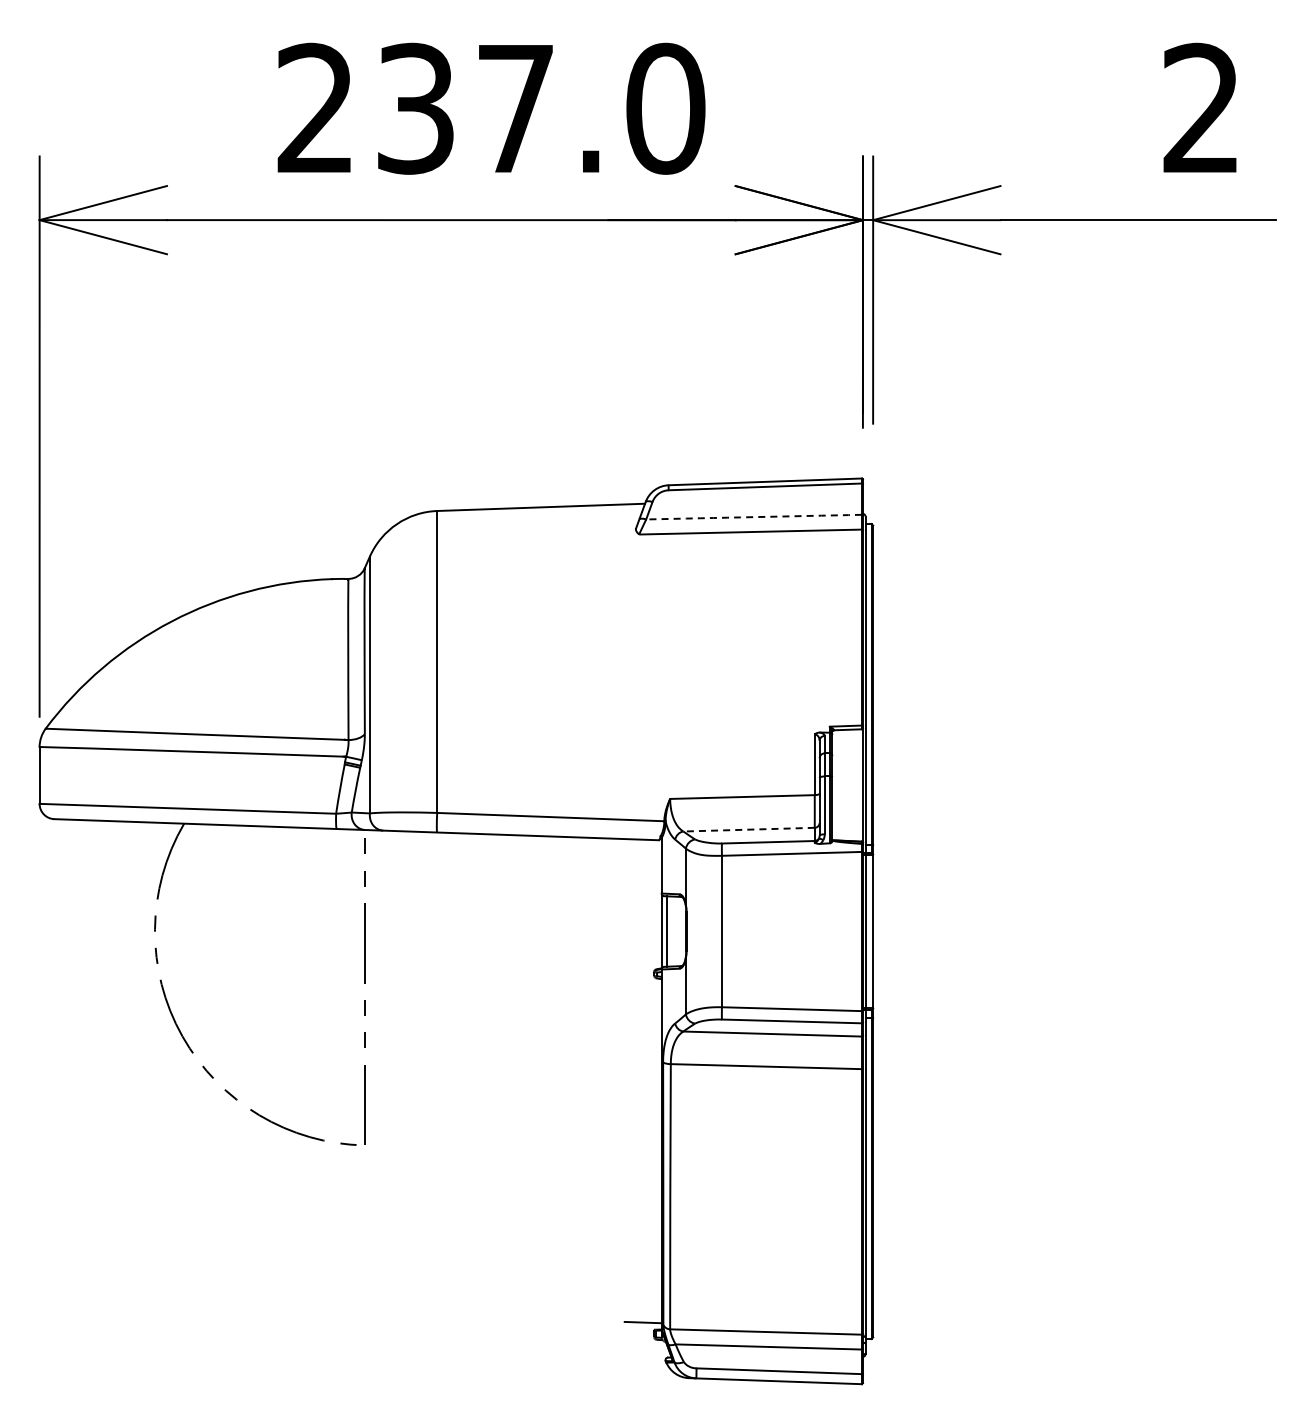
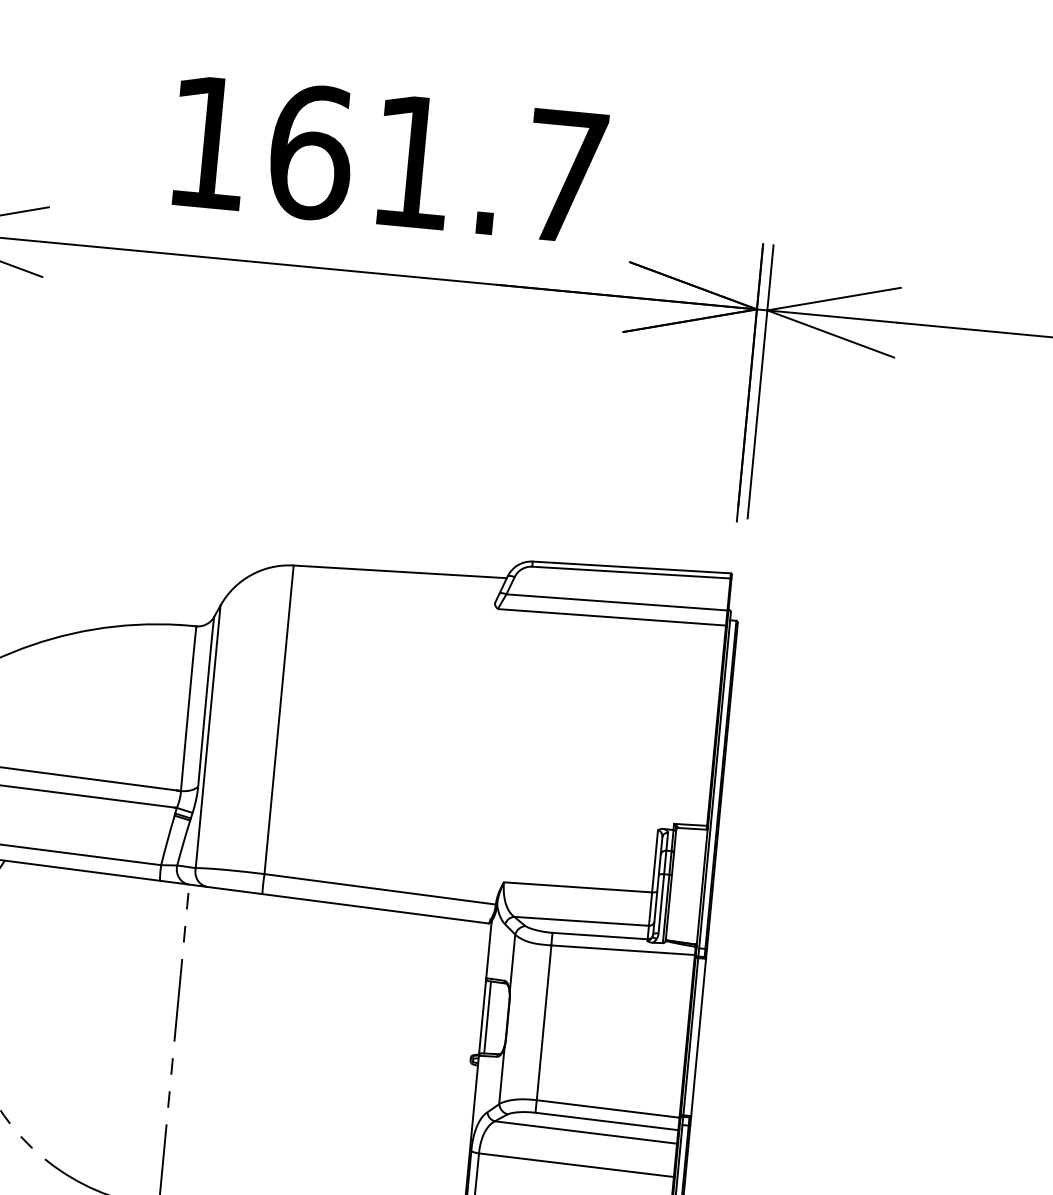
text: (491, 108) -> (388, 159), 237.0 -> 161.7
arc: (754, 517) -> (617, 602), dashed -> solid
line: (749, 829) -> (582, 921), dashed -> solid

